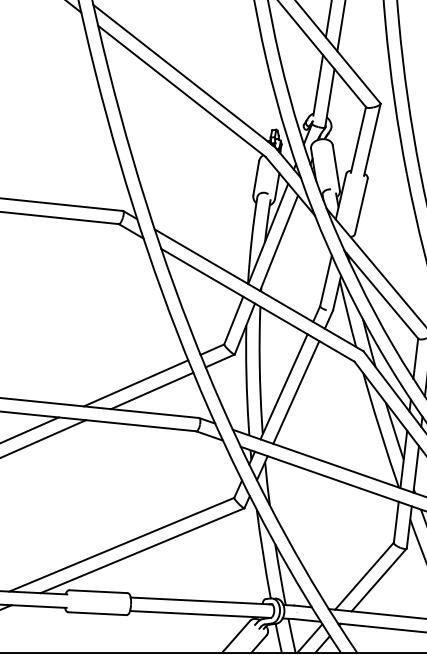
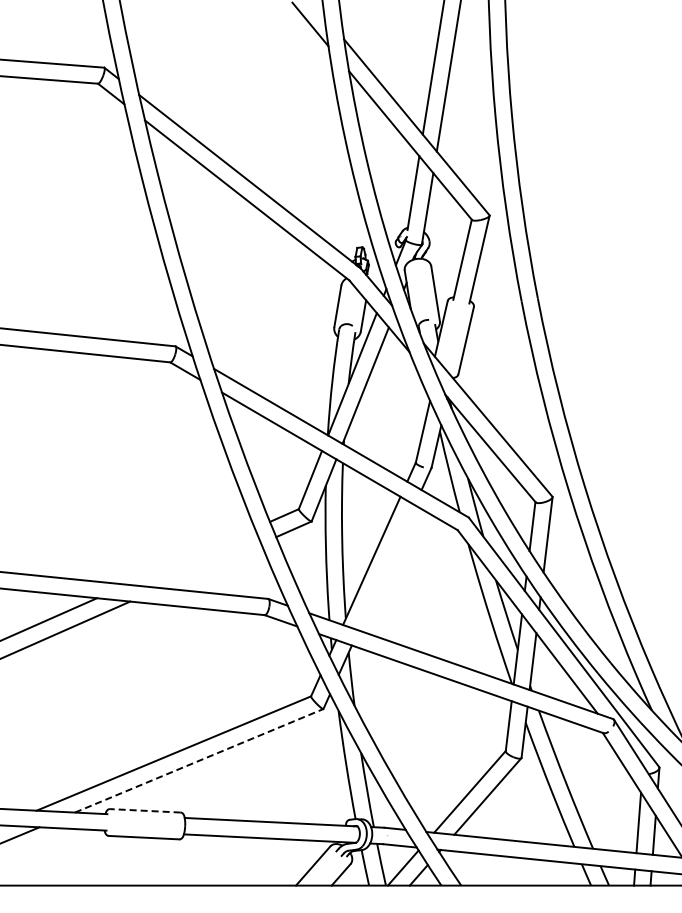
line: (135, 383) -> (190, 556), removed
line: (151, 390) -> (210, 565), removed
line: (296, 392) -> (386, 567), removed
line: (142, 550) -> (199, 760), solid -> dashed
line: (97, 591) -> (144, 810), solid -> dashed

